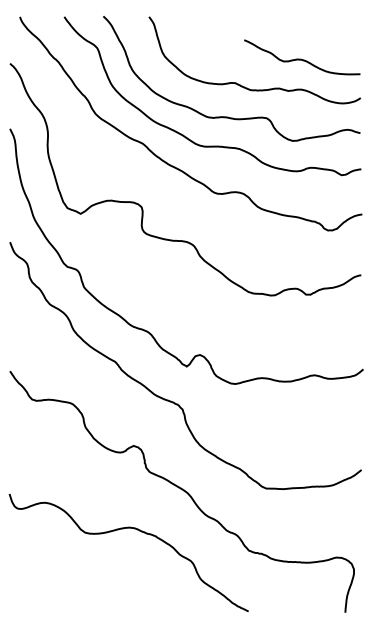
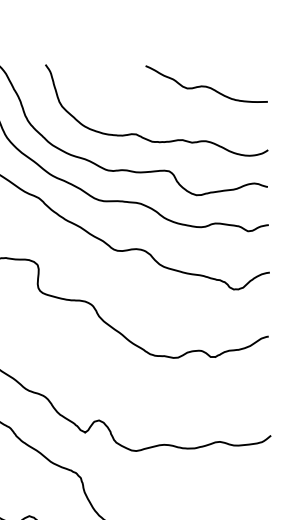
curve: (301, 58) -> (205, 85), moved

